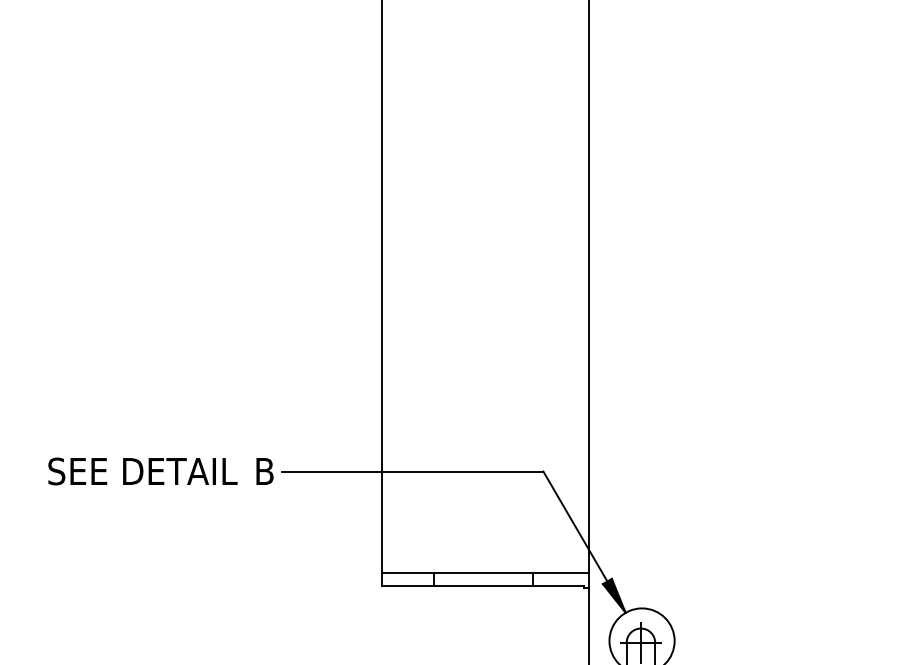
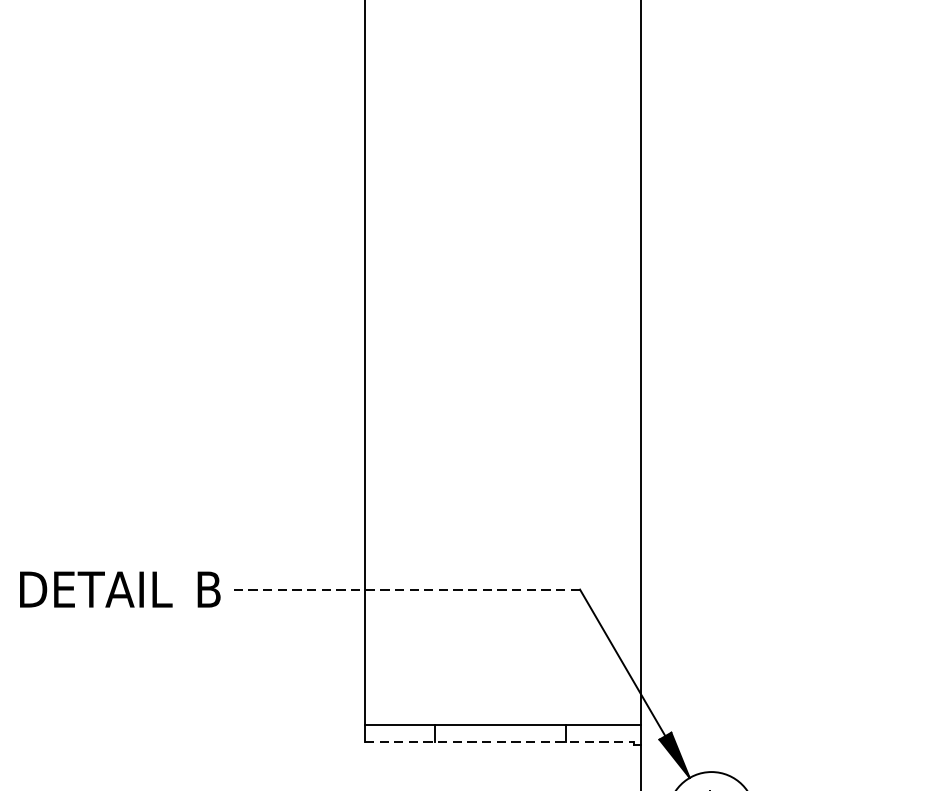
line: (412, 471) -> (405, 589), solid -> dashed
line: (482, 585) -> (498, 741), solid -> dashed

